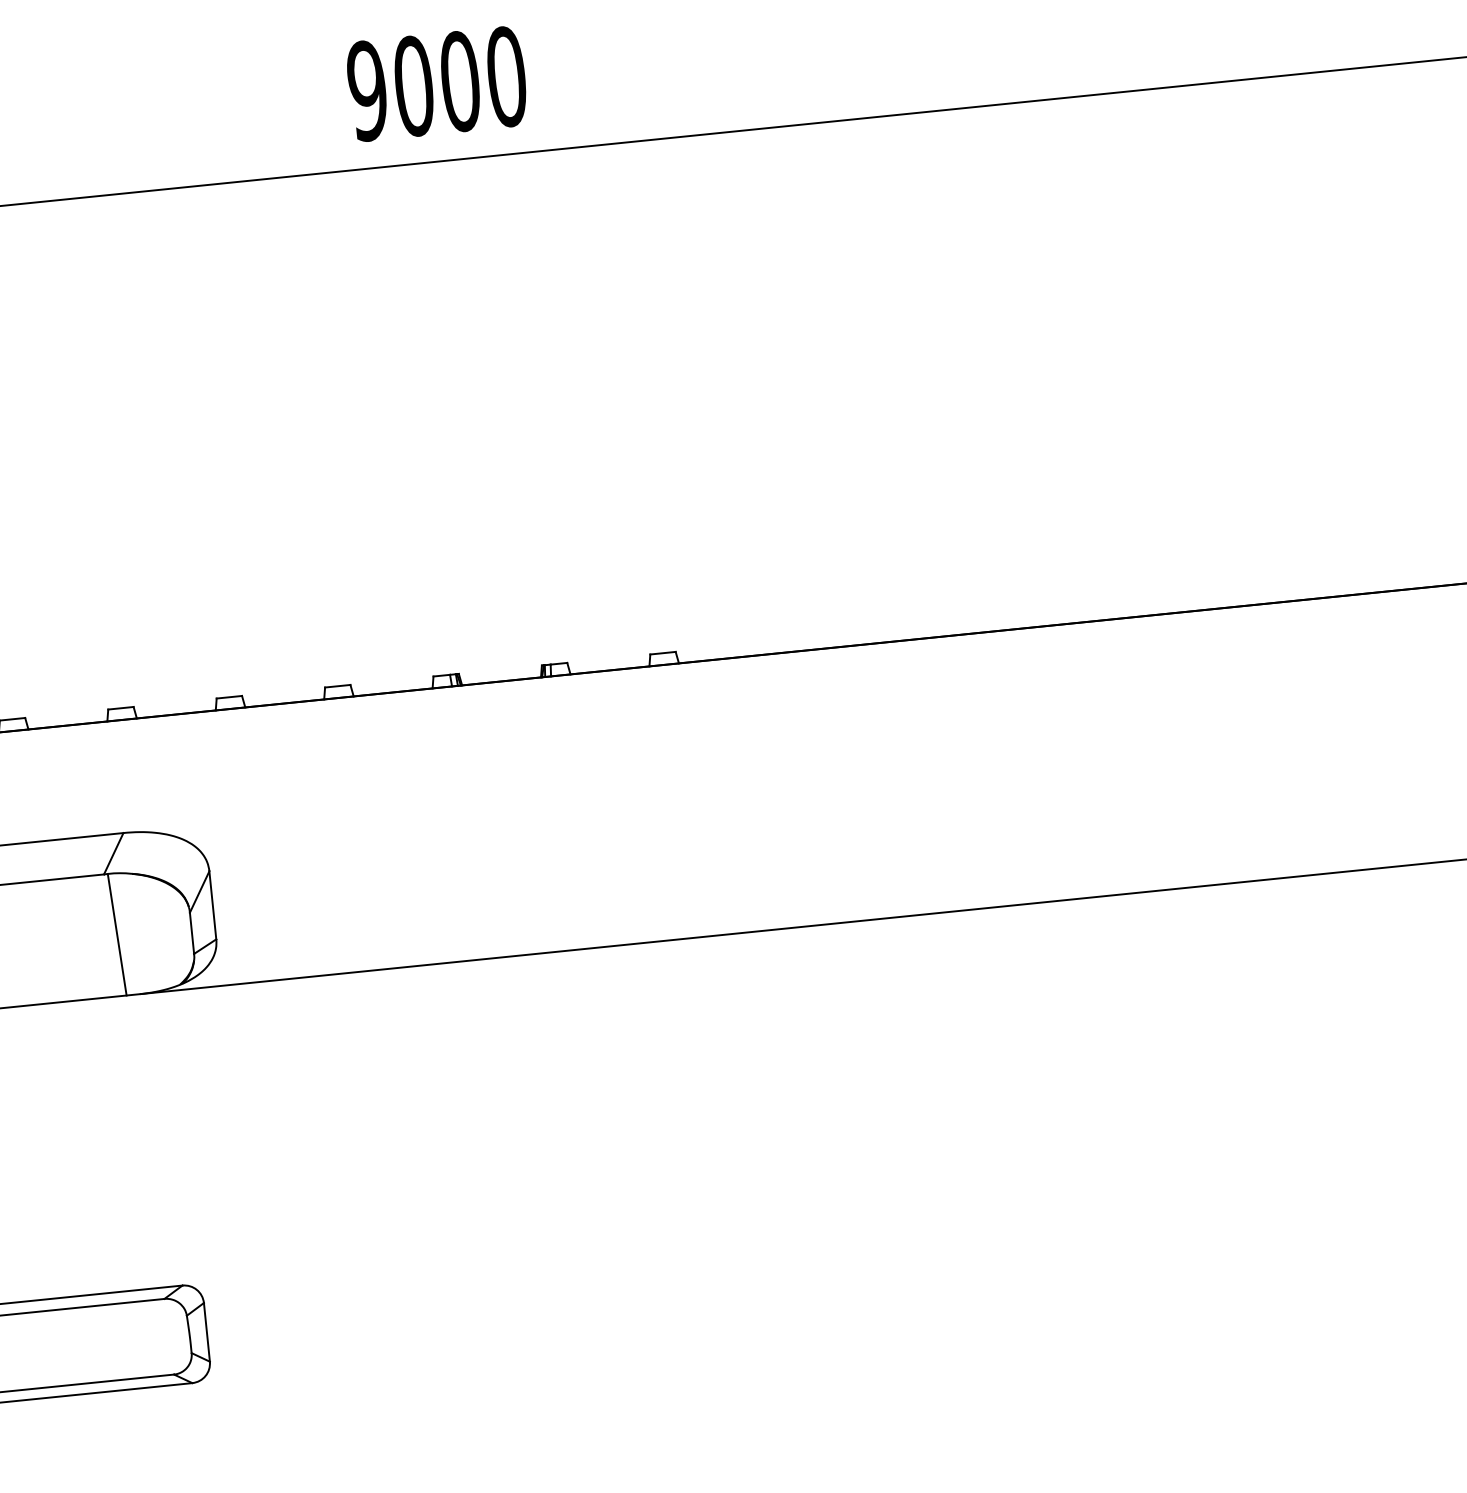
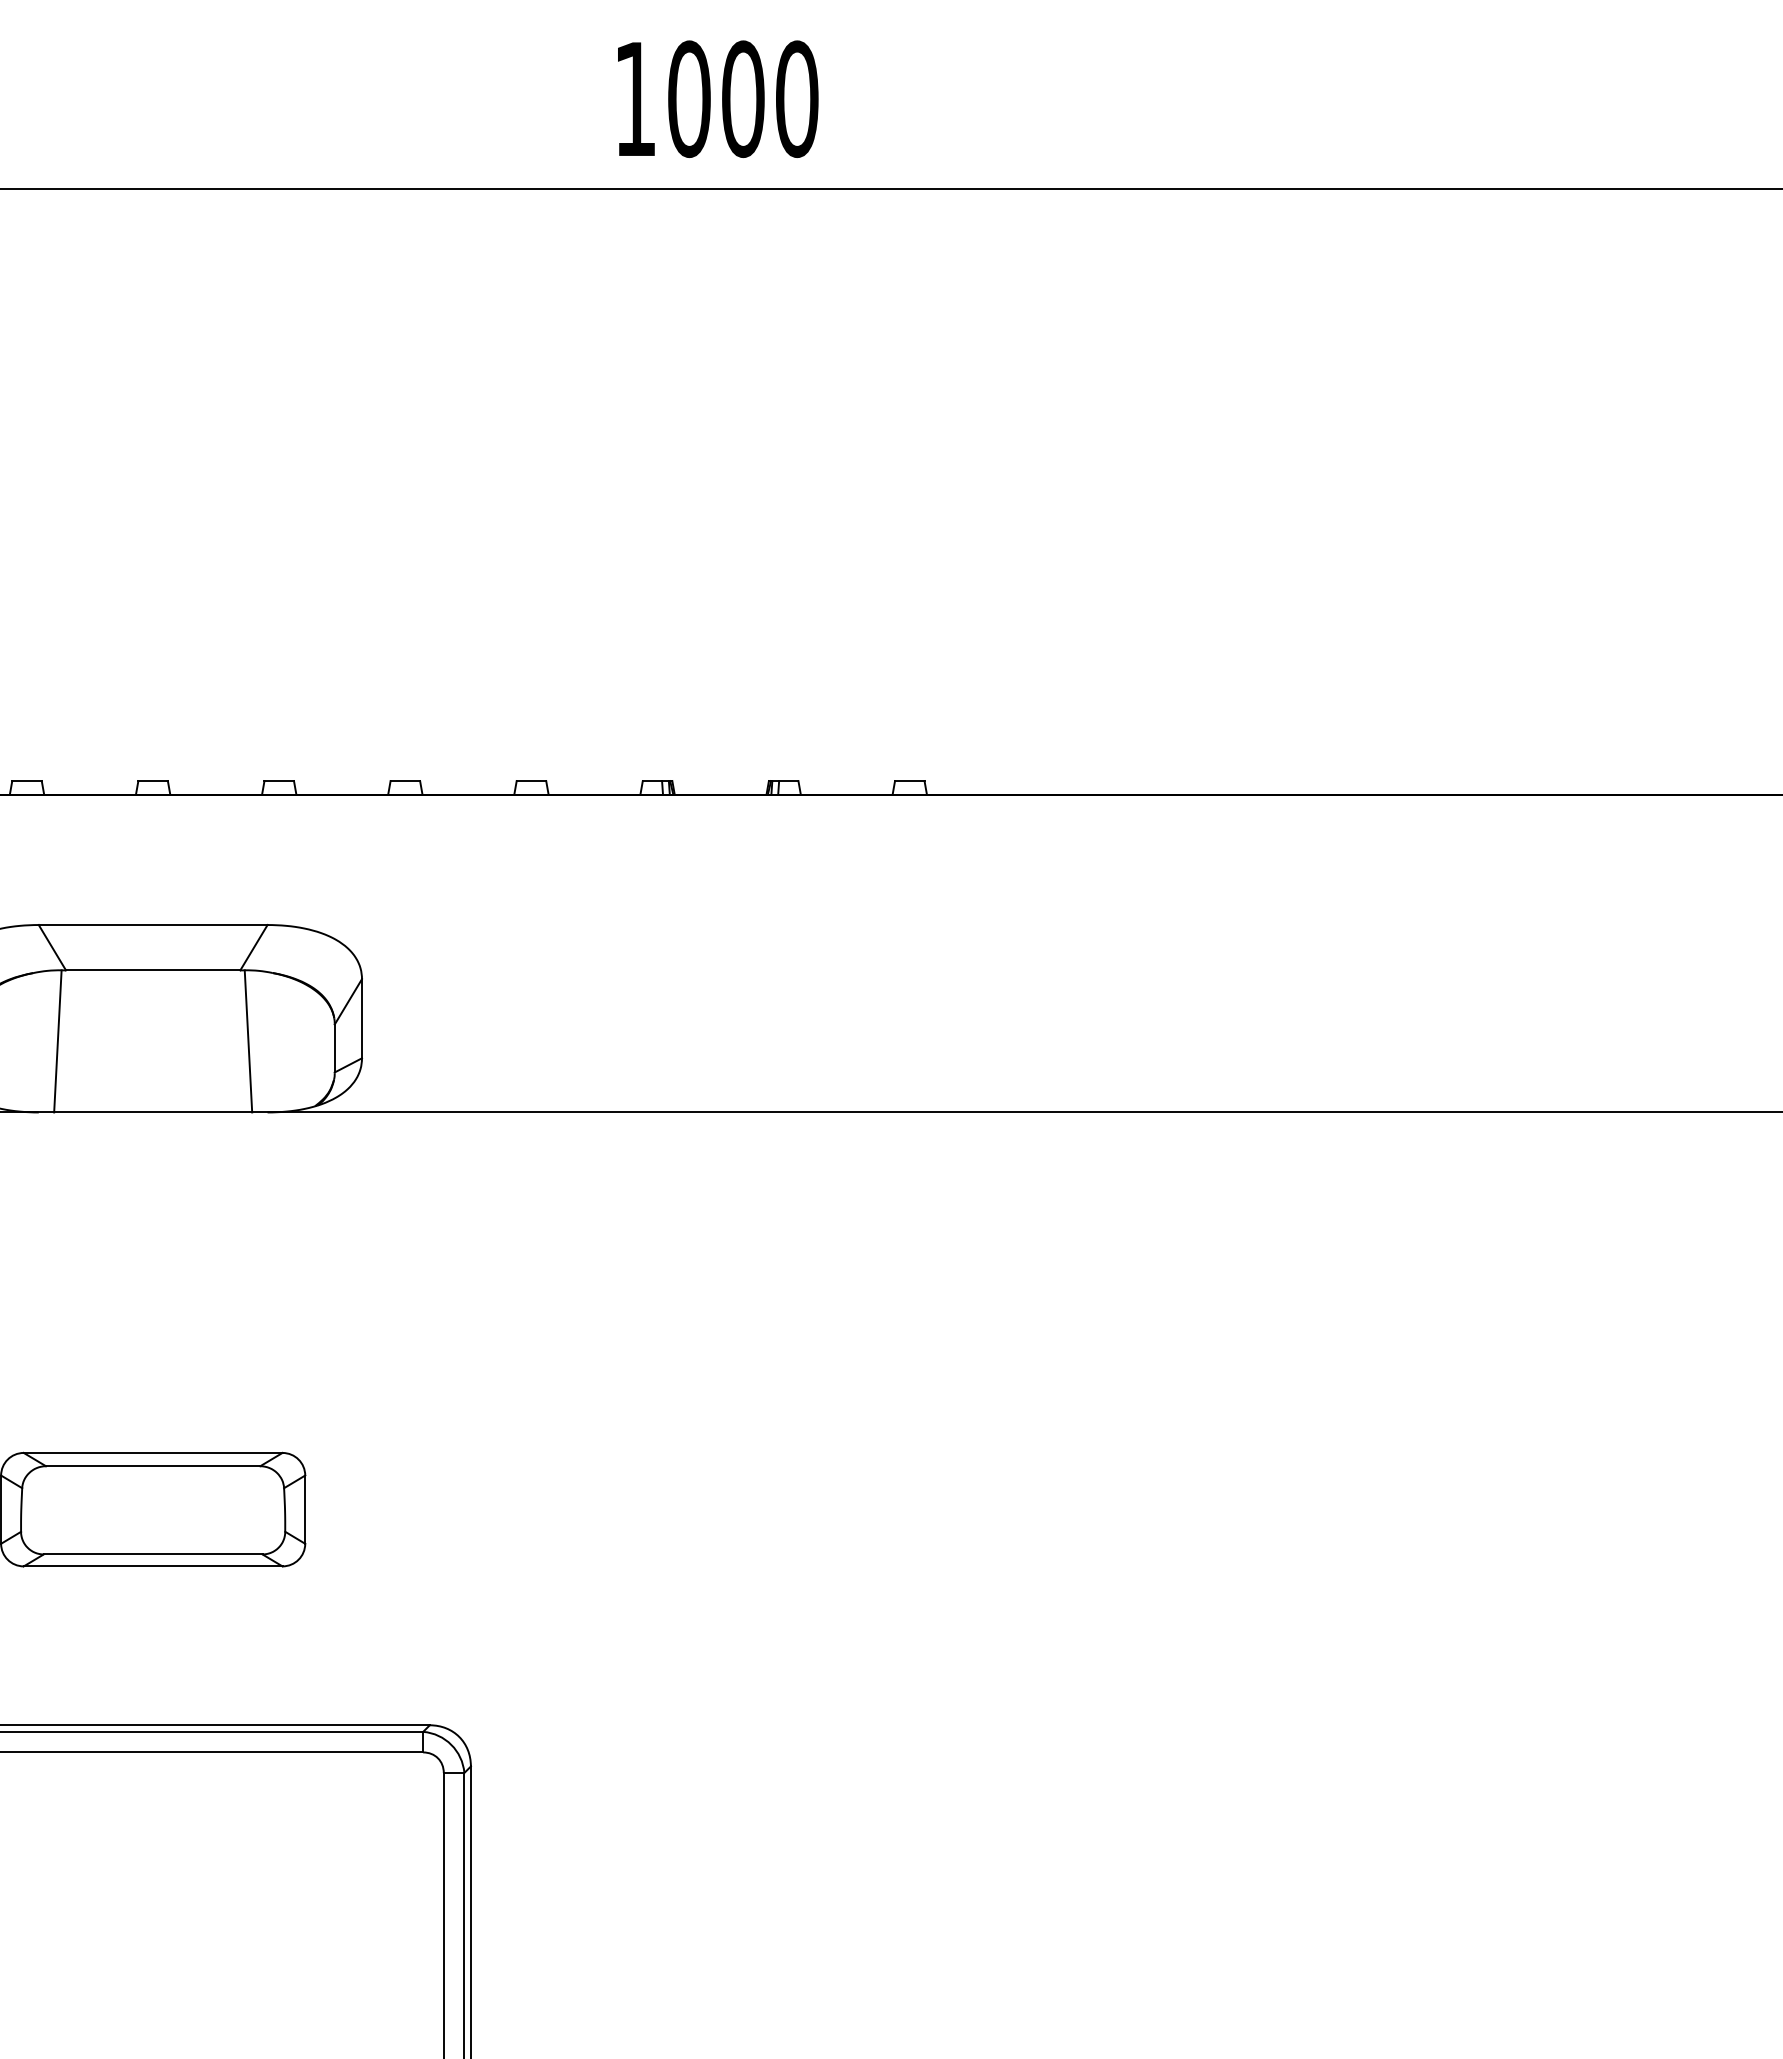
text: (367, 91) -> (635, 99), 9000 -> 1000

